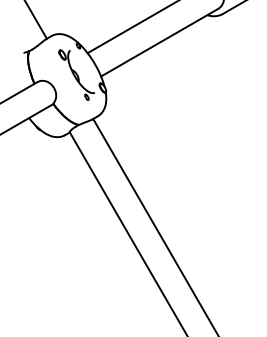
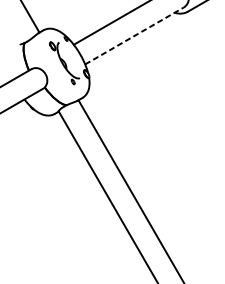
line: (159, 42) -> (134, 35), solid -> dashed

